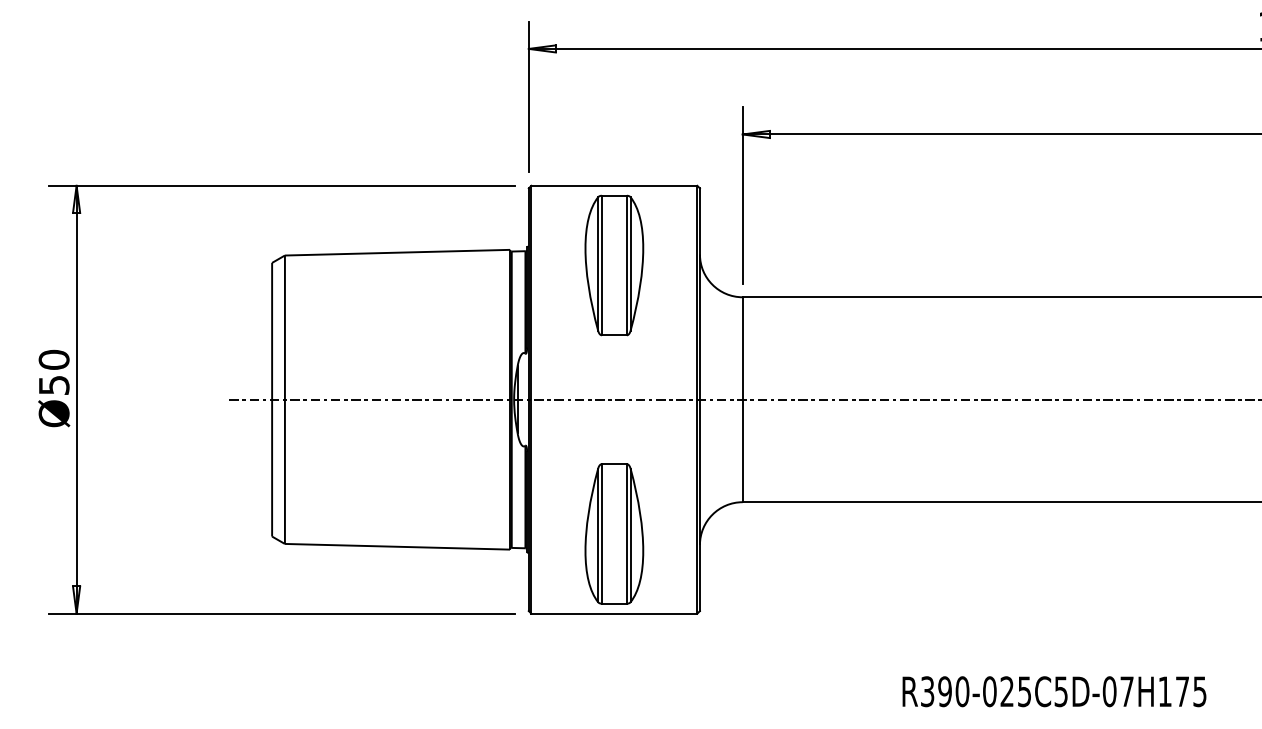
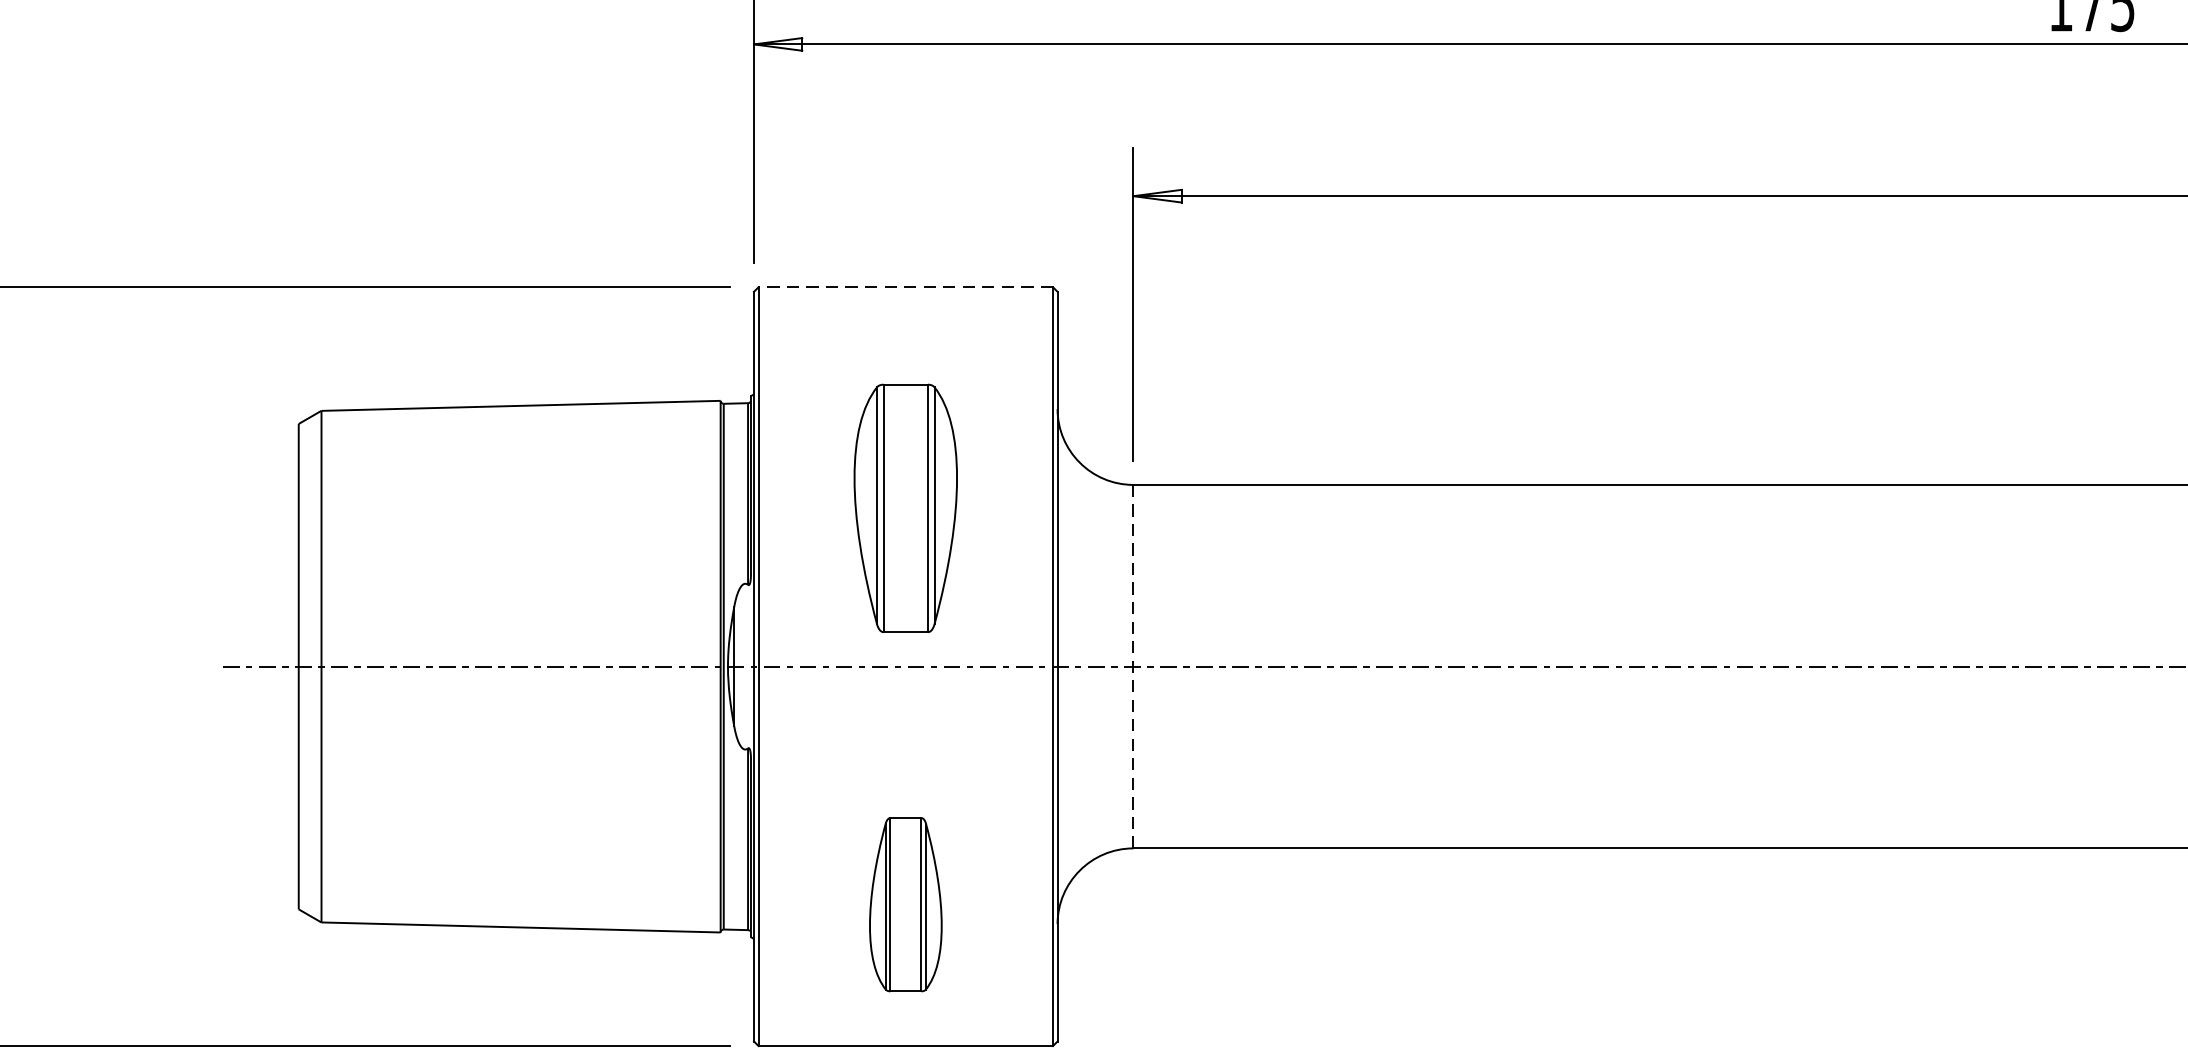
line: (614, 185) -> (906, 286), solid -> dashed
part: (614, 265) -> (906, 508), moved
line: (742, 400) -> (1133, 668), solid -> dashed
part: (614, 533) -> (906, 903), size x0.7

